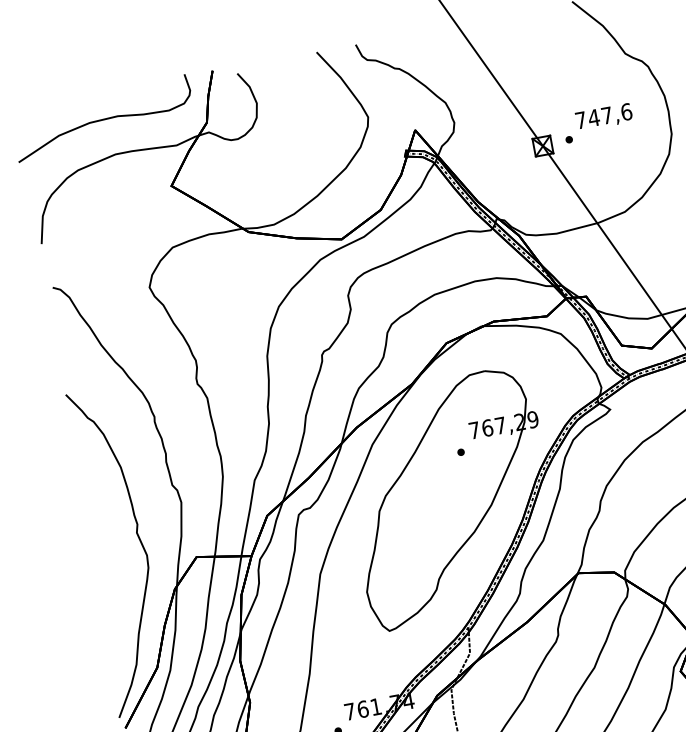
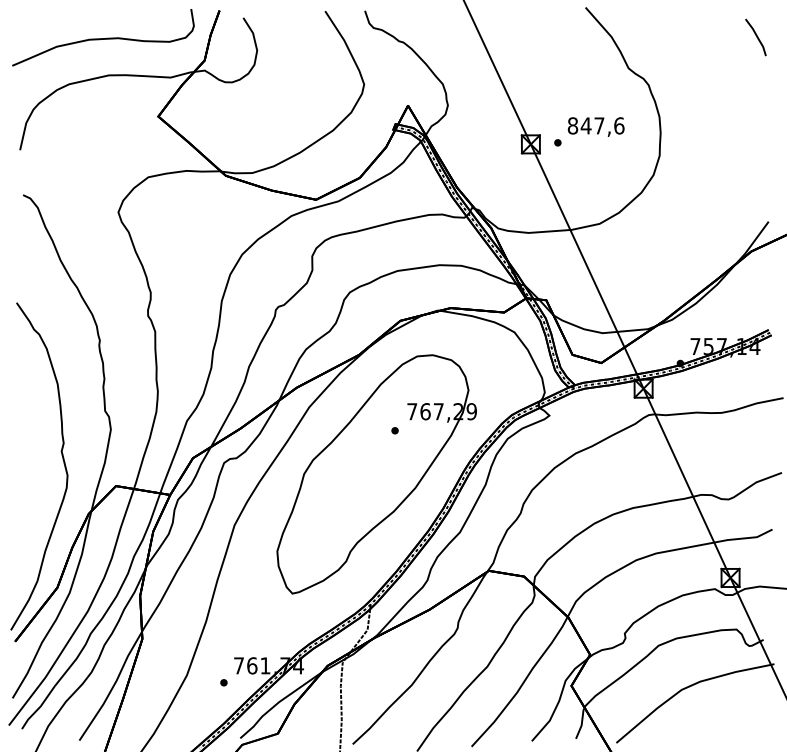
text: (580, 120) -> (572, 125), 747,6 -> 847,6

